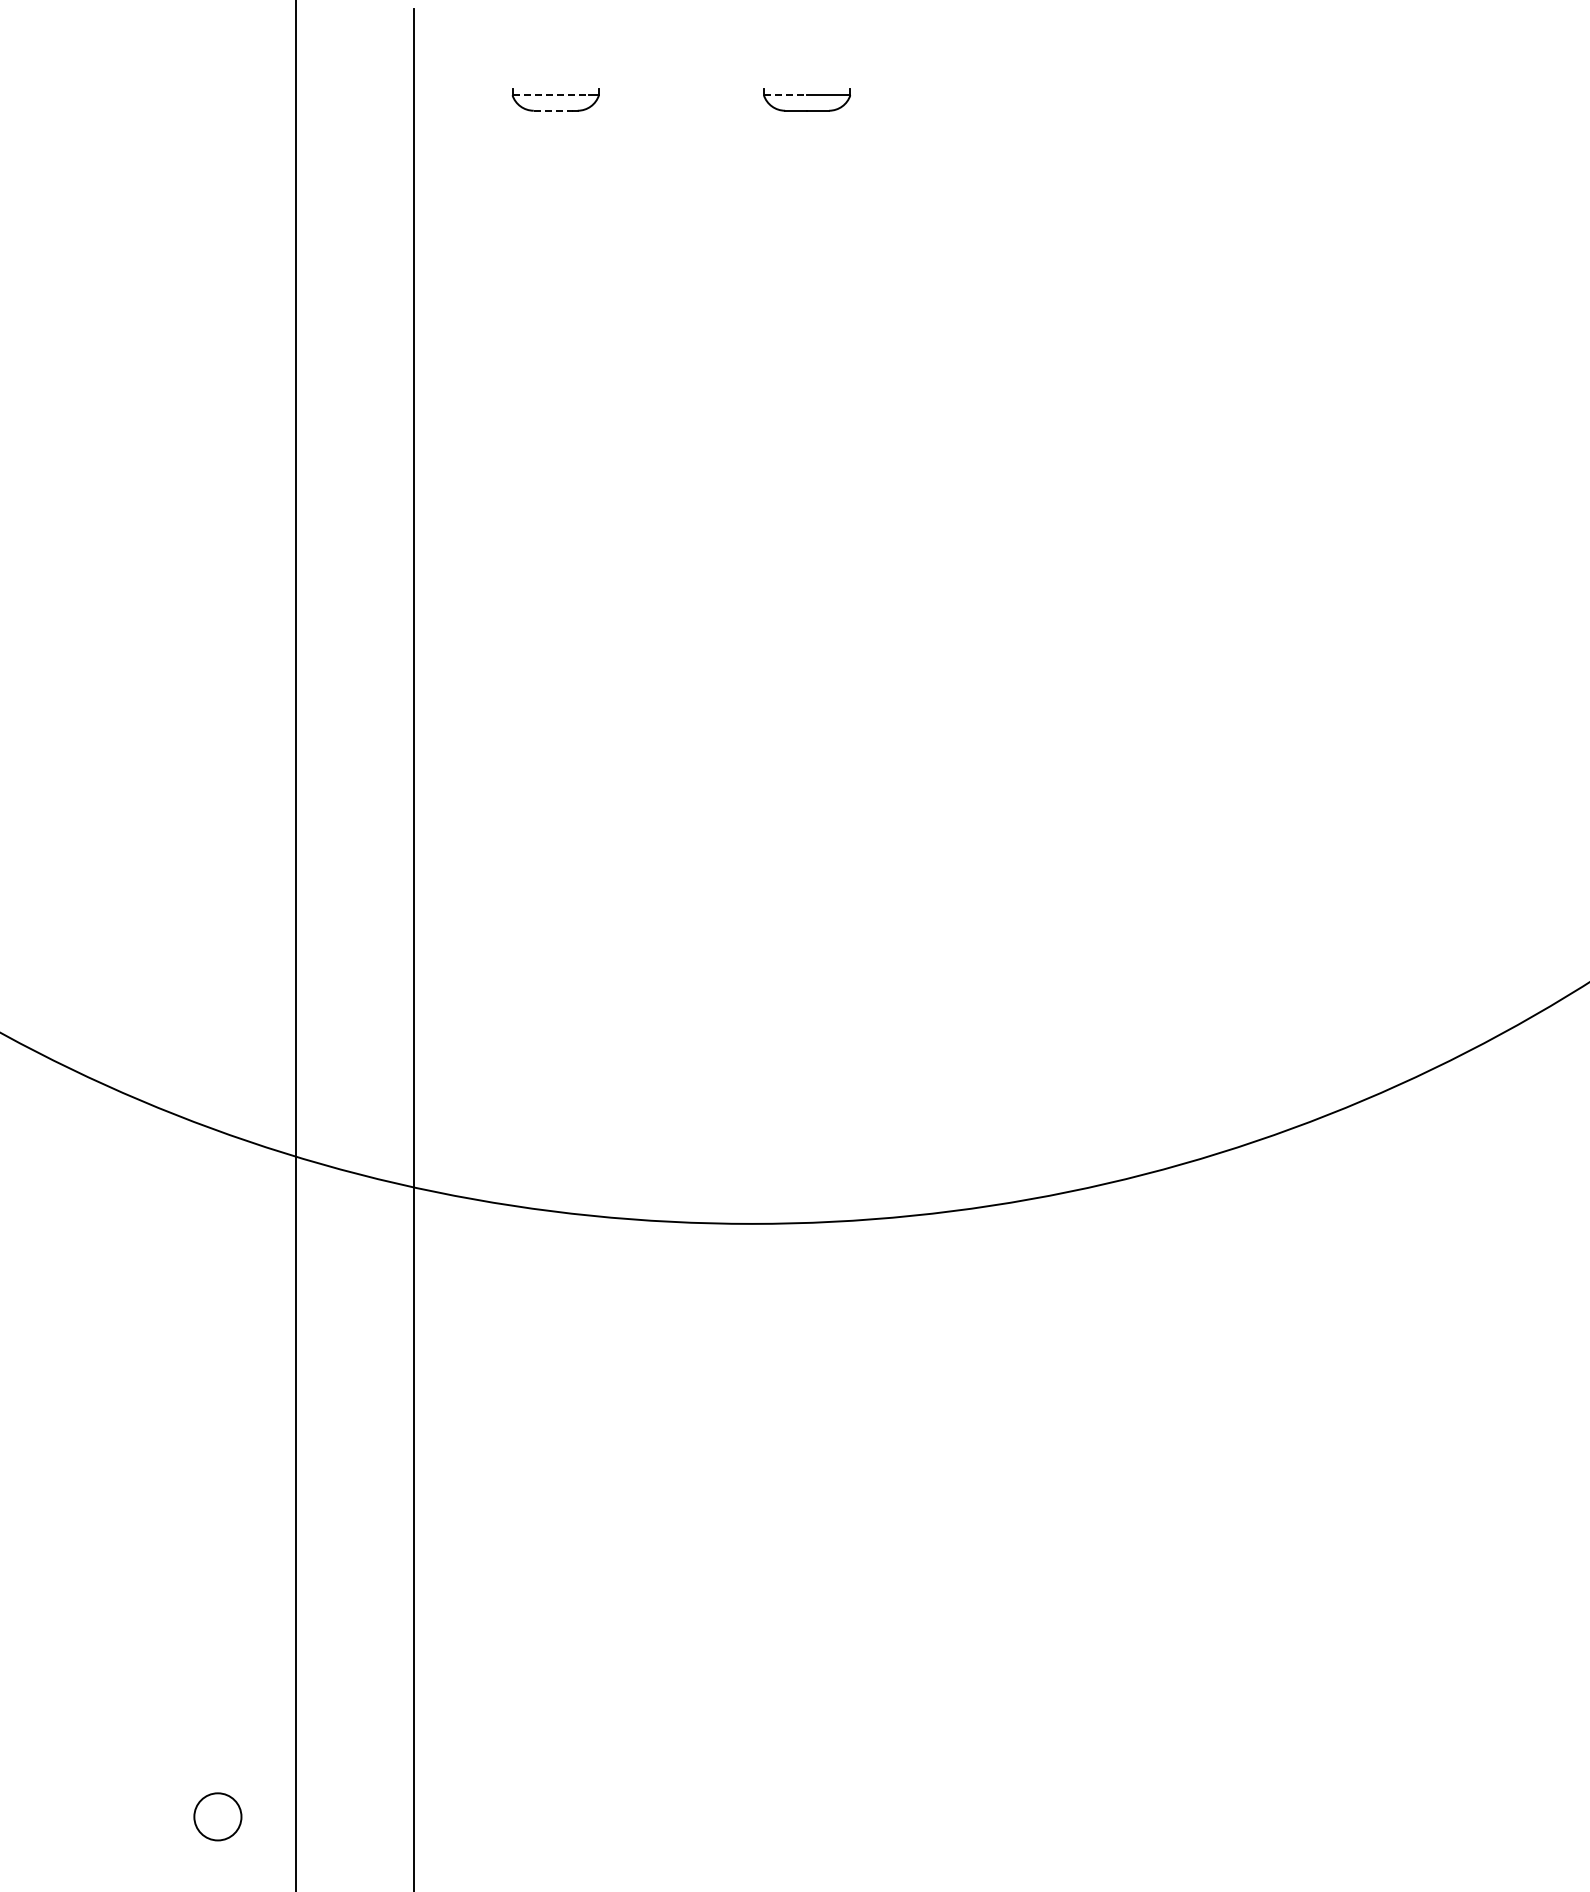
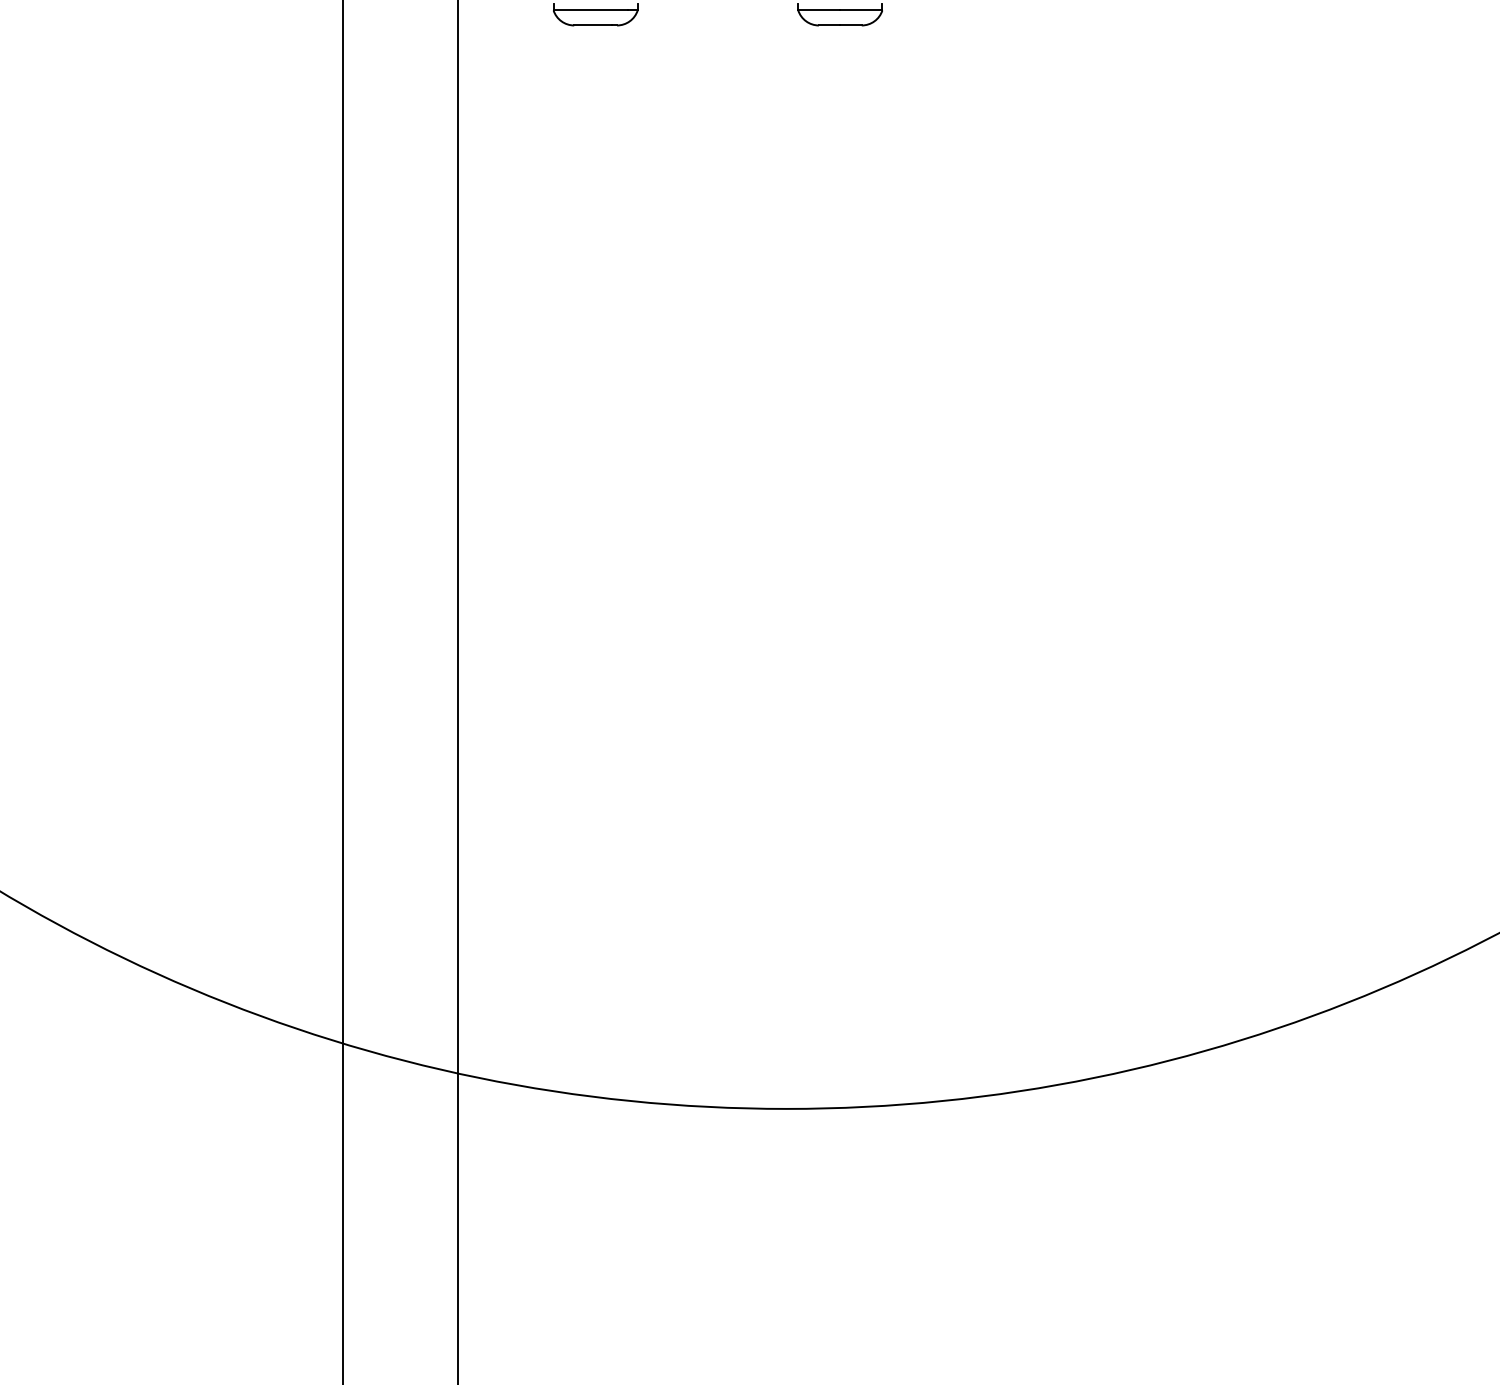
line: (551, 95) -> (591, 10), dashed -> solid
line: (785, 95) -> (819, 10), dashed -> solid
line: (553, 110) -> (593, 25), dashed -> solid

